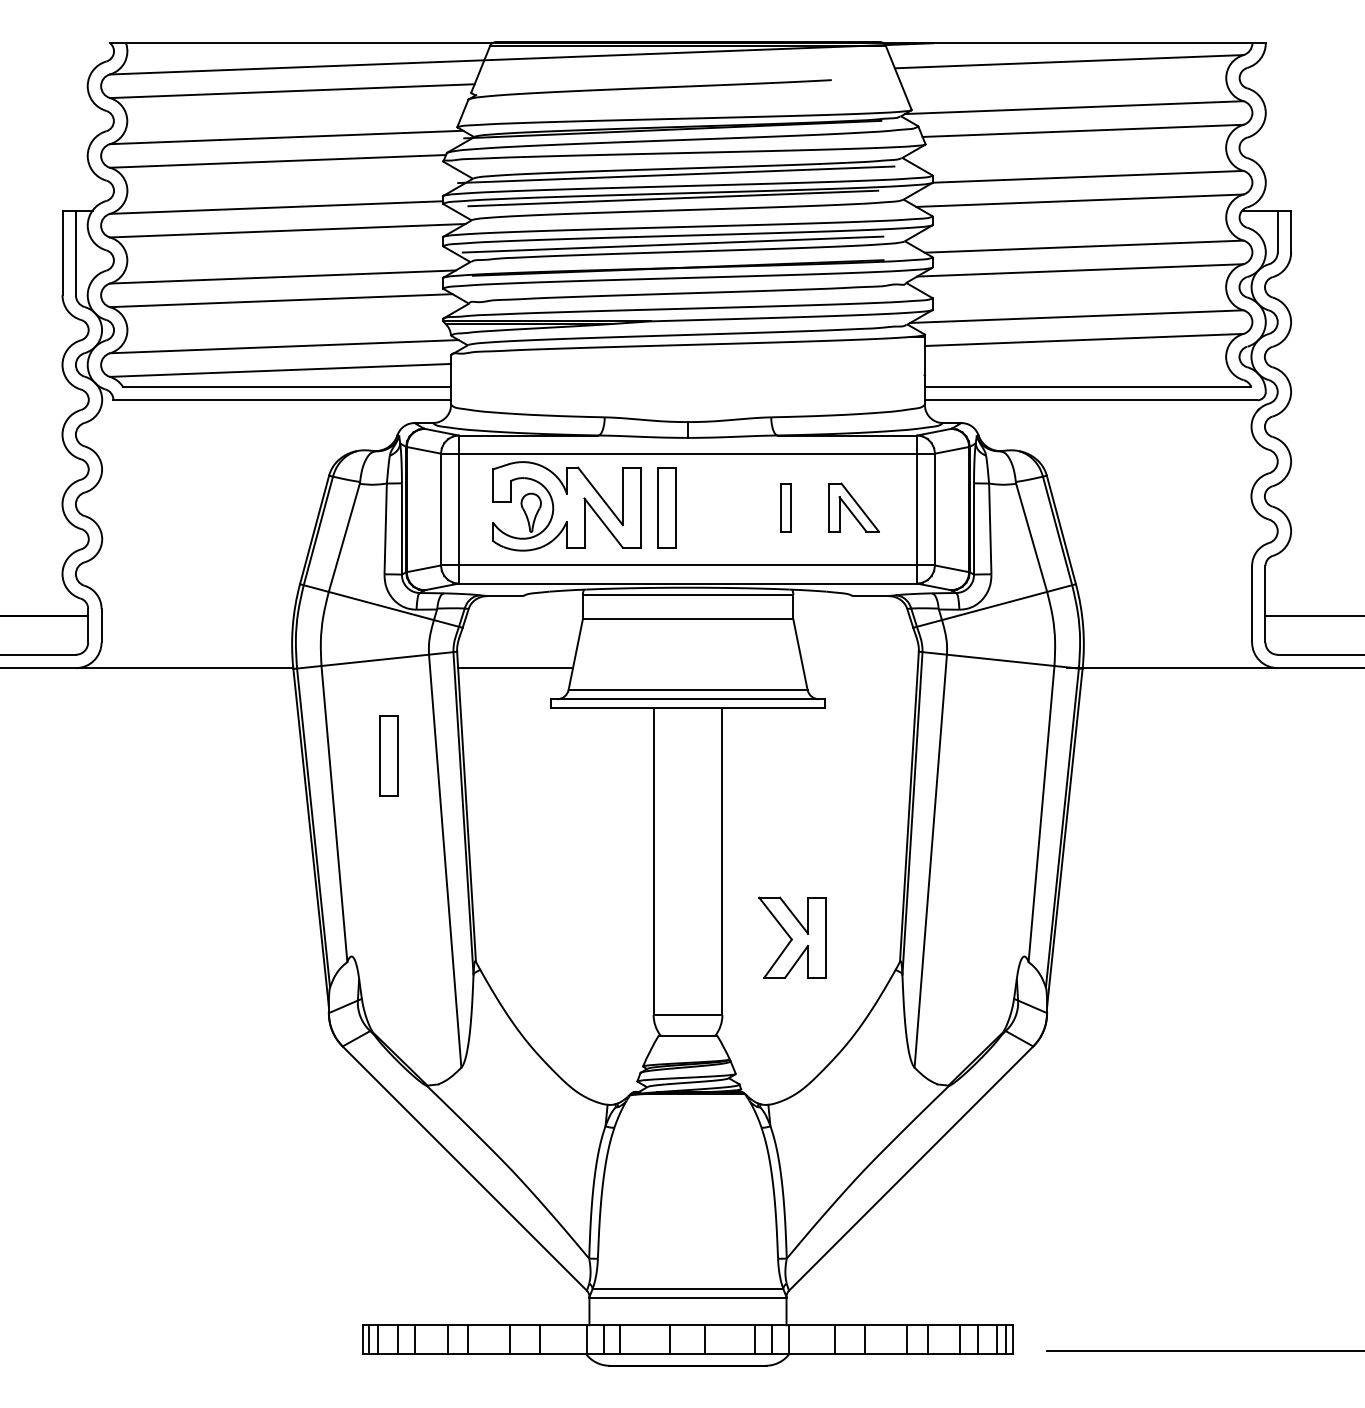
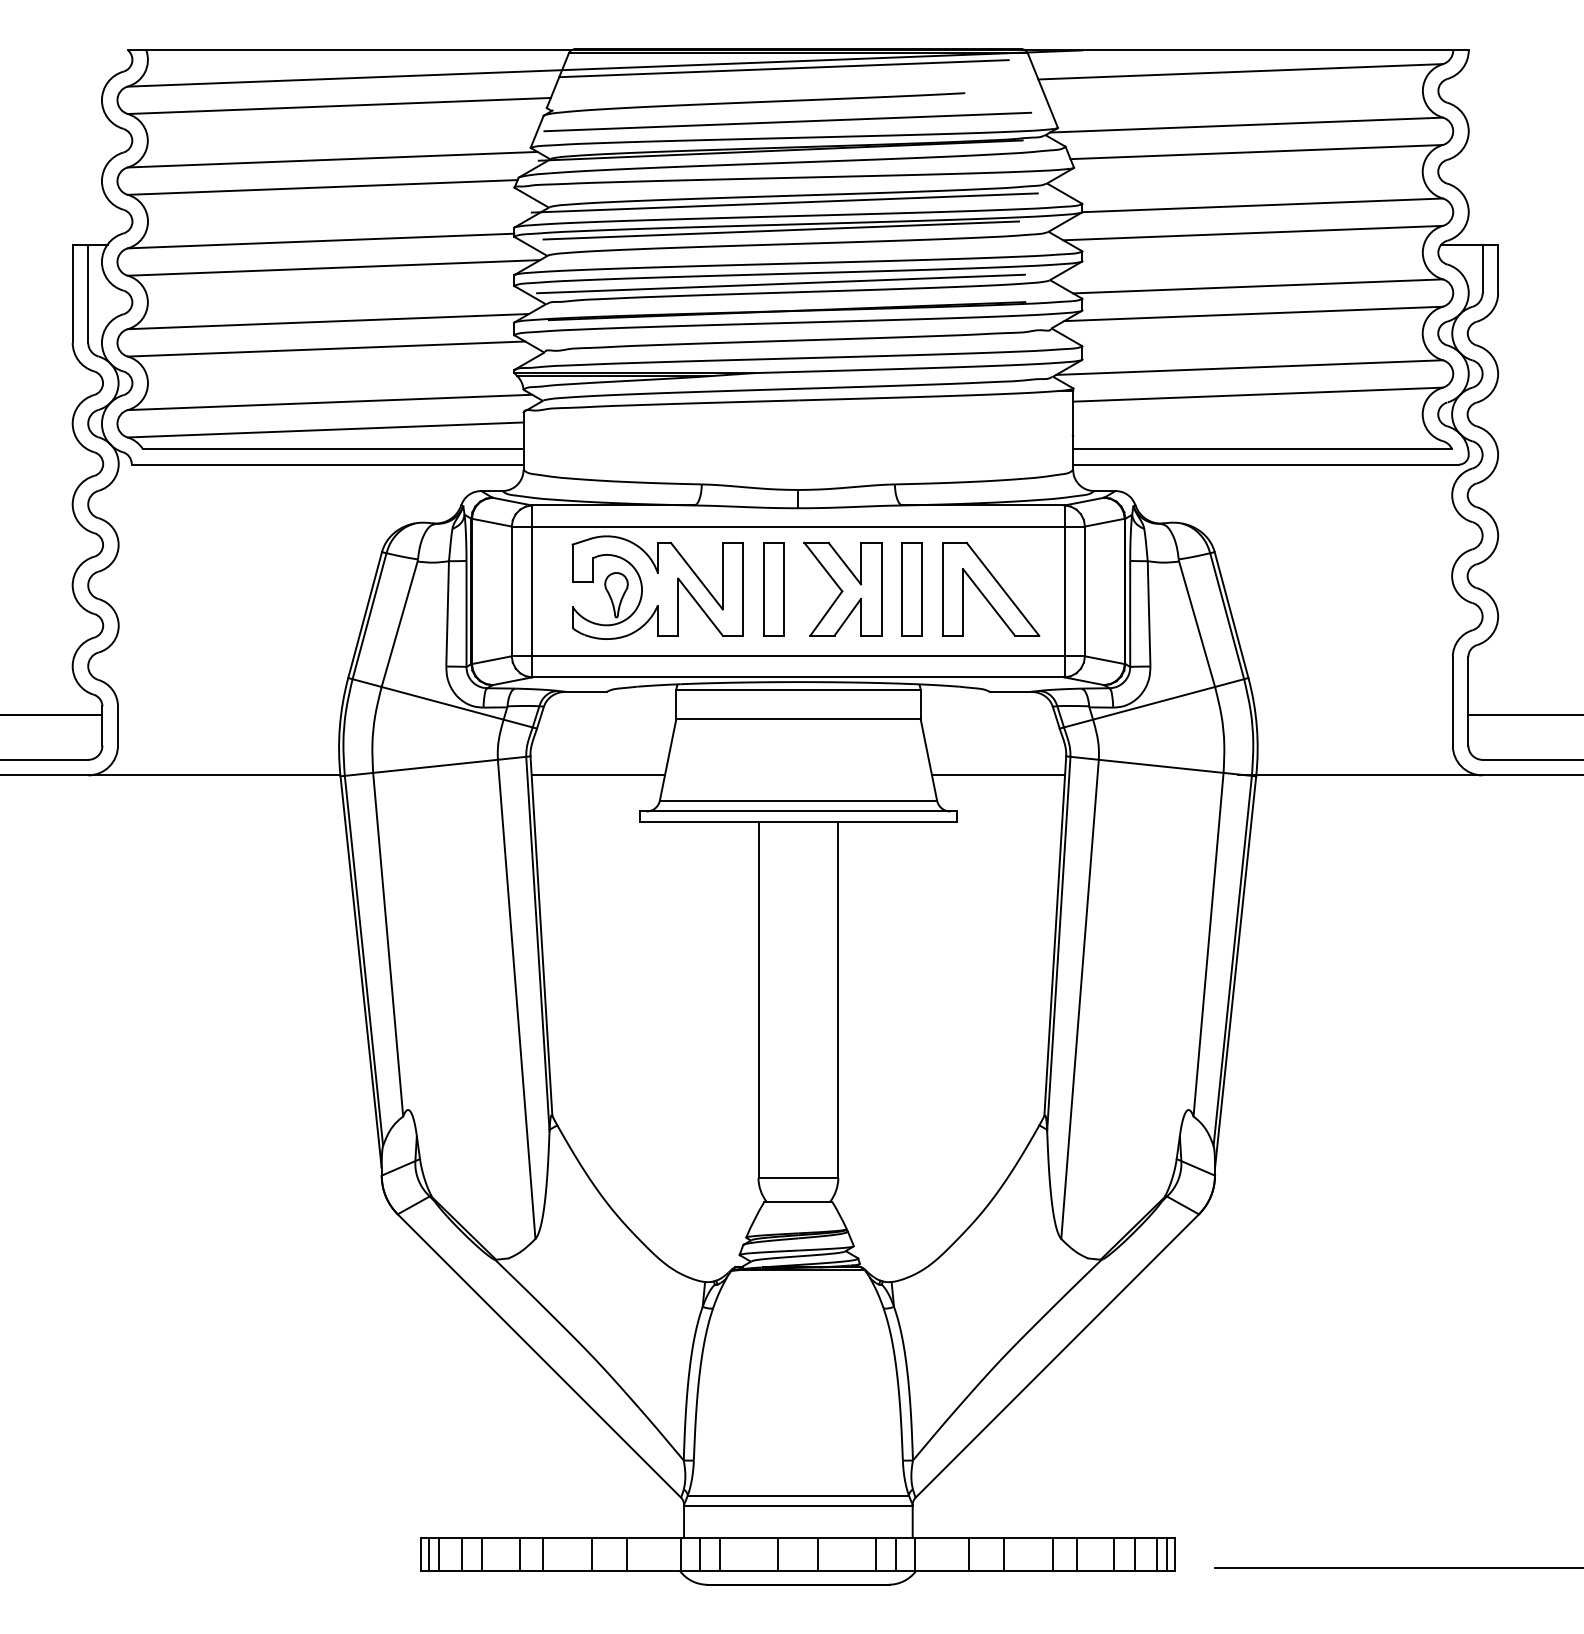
line: (675, 58) -> (783, 68), added
line: (678, 104) -> (787, 121), added
part: (785, 507) -> (911, 589), size x1.67
part: (853, 507) -> (990, 589), size x1.67
line: (860, 668) -> (998, 775), added
part: (388, 755) -> (450, 876), removed
part: (792, 937) -> (843, 589), moved

